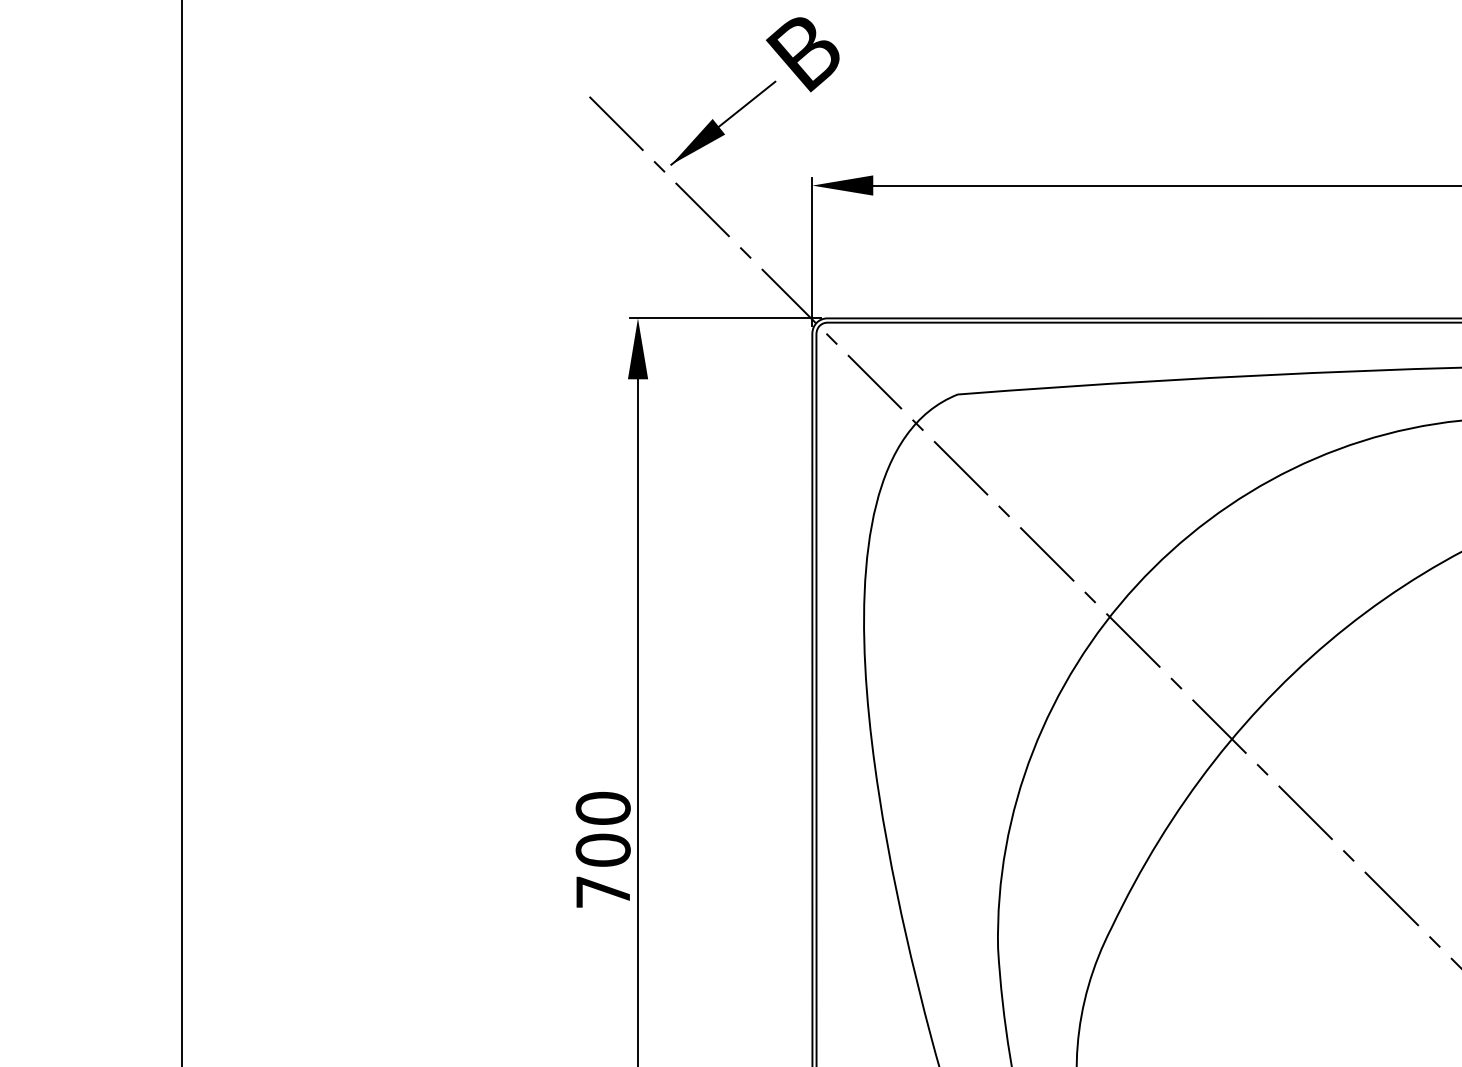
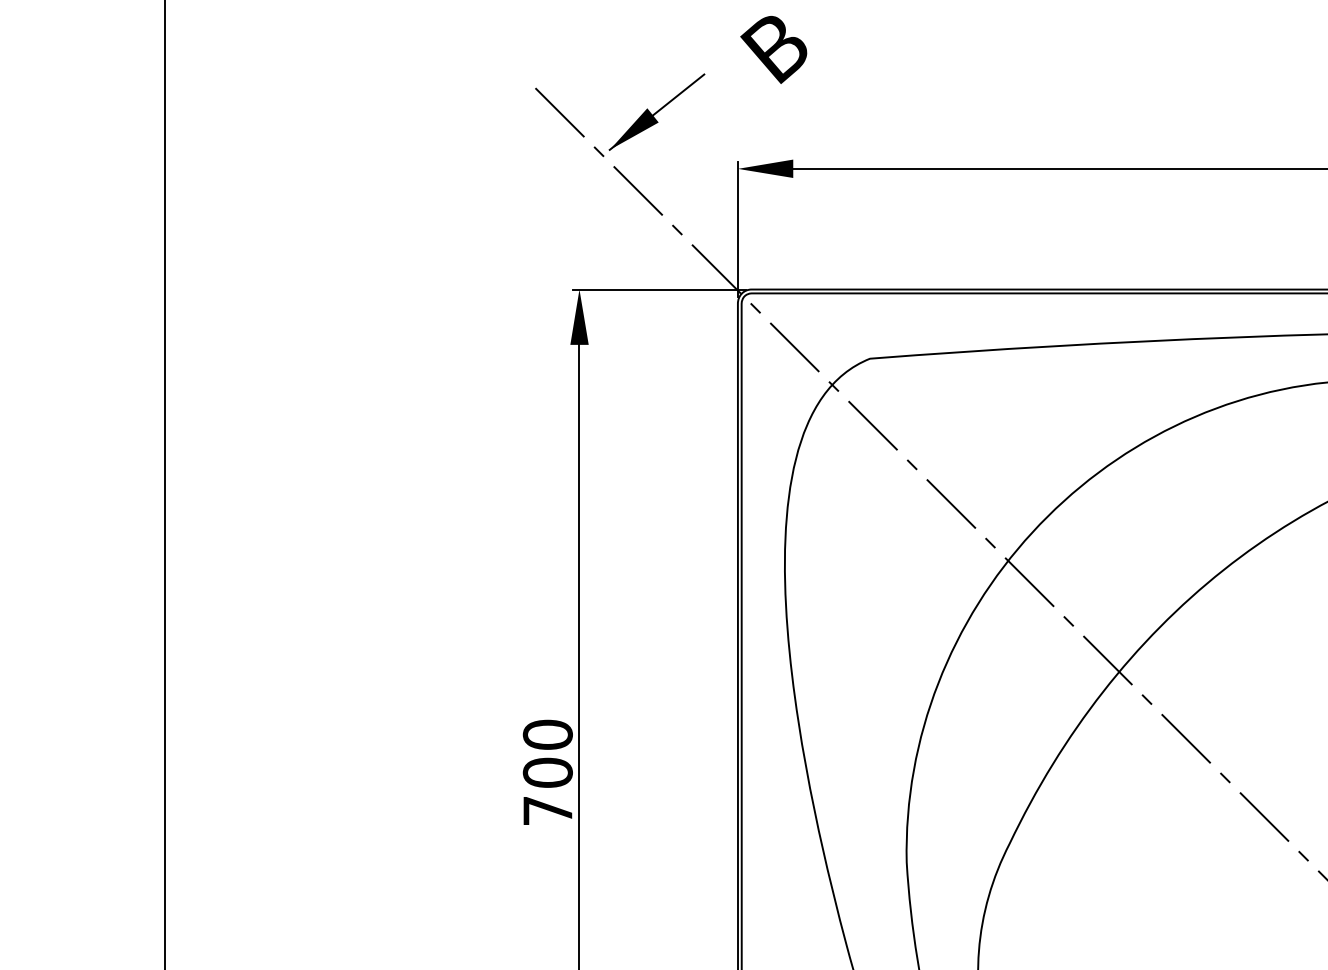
text: (802, 54) -> (773, 49), moved

